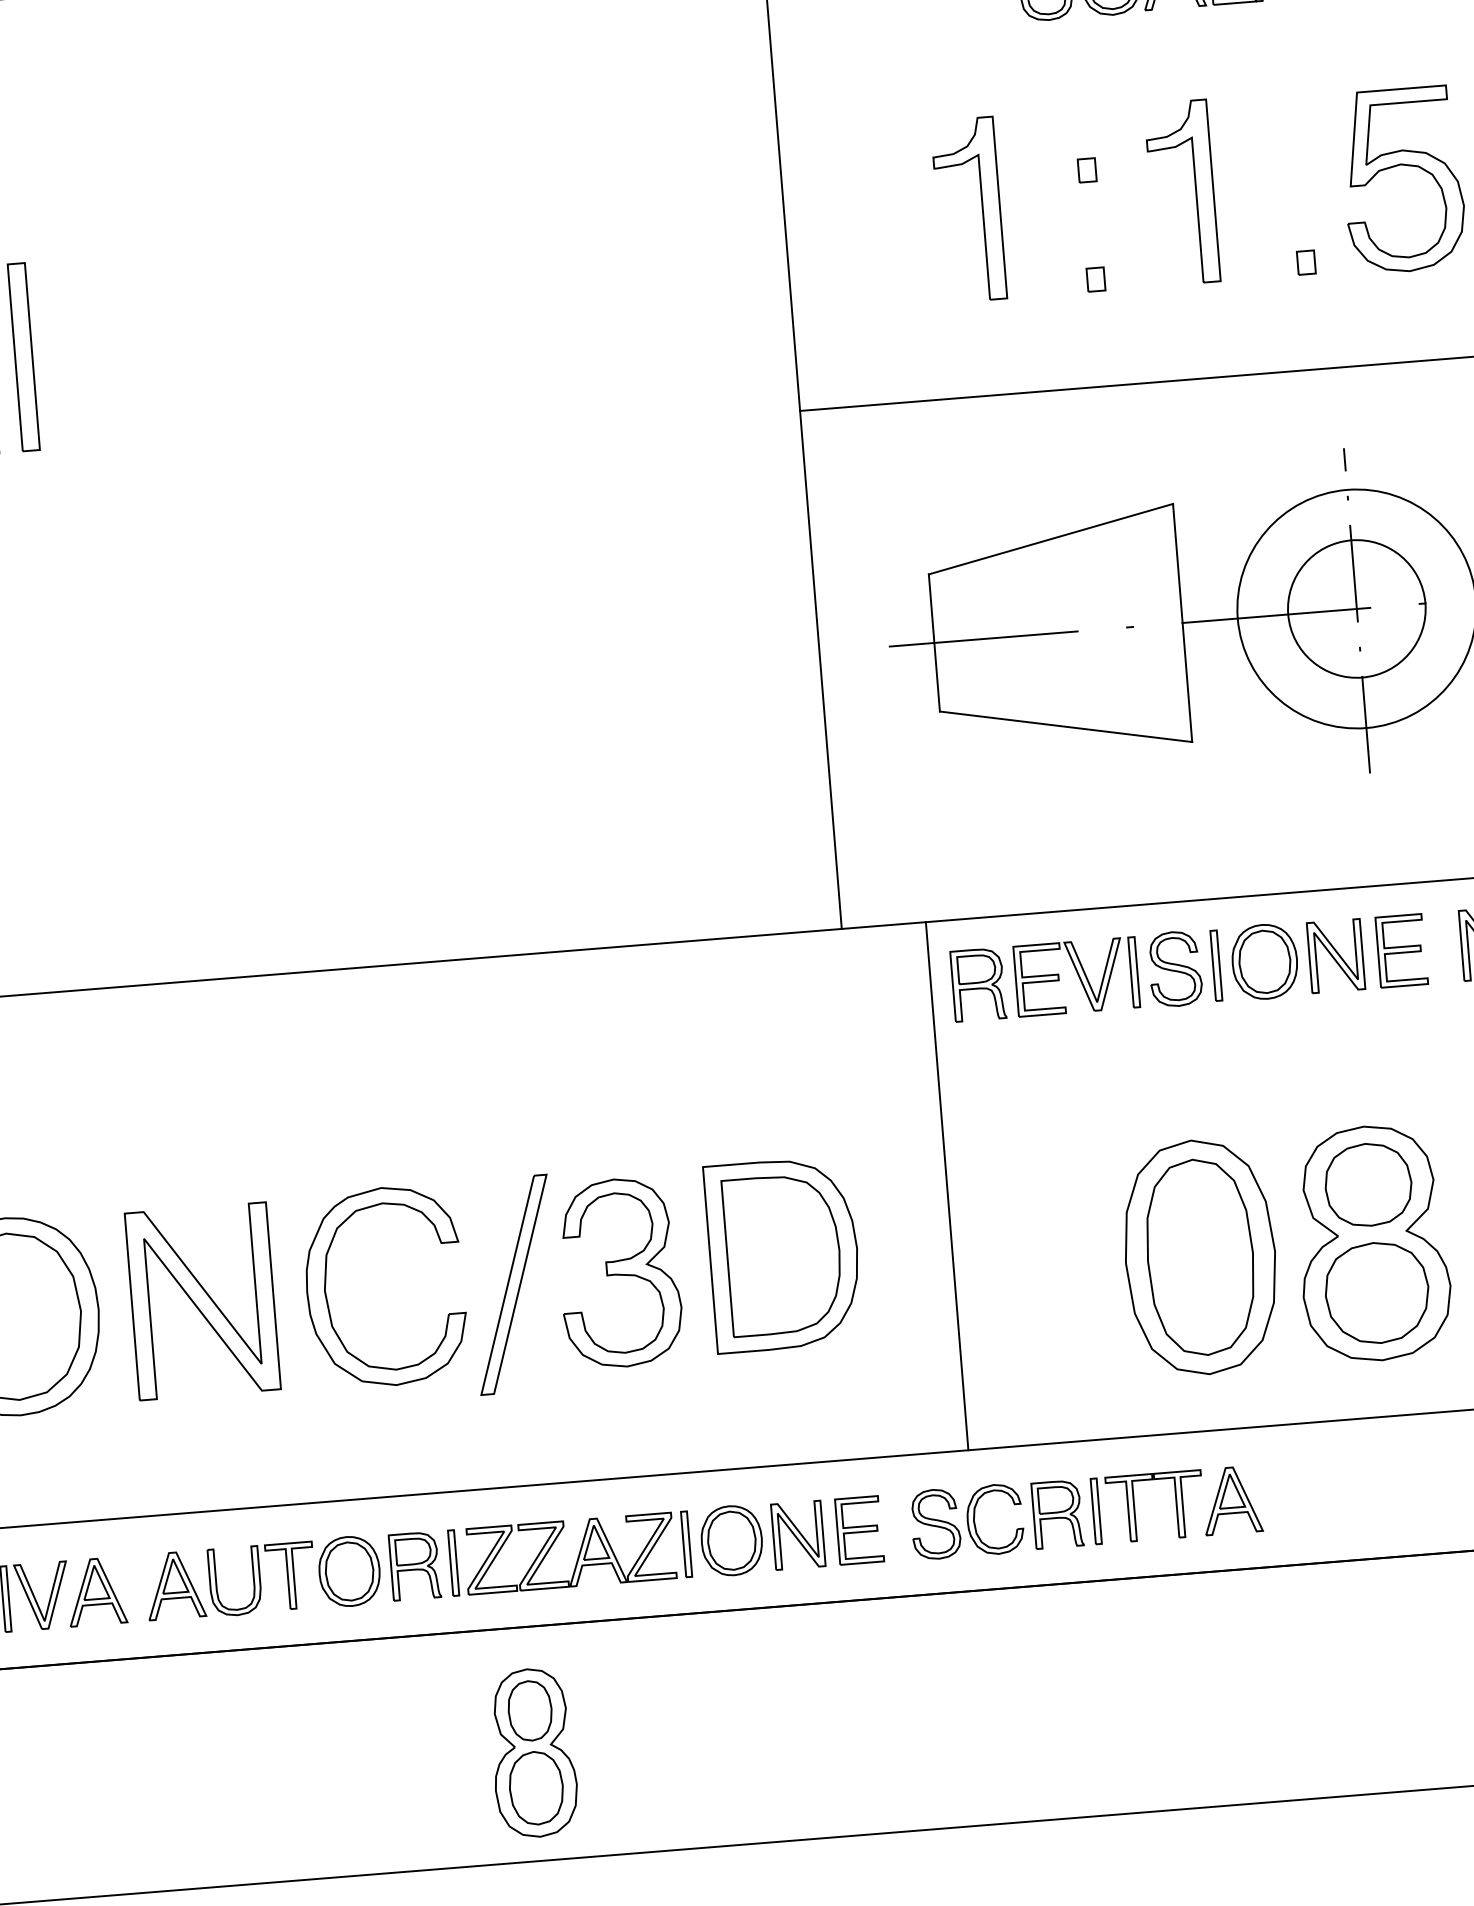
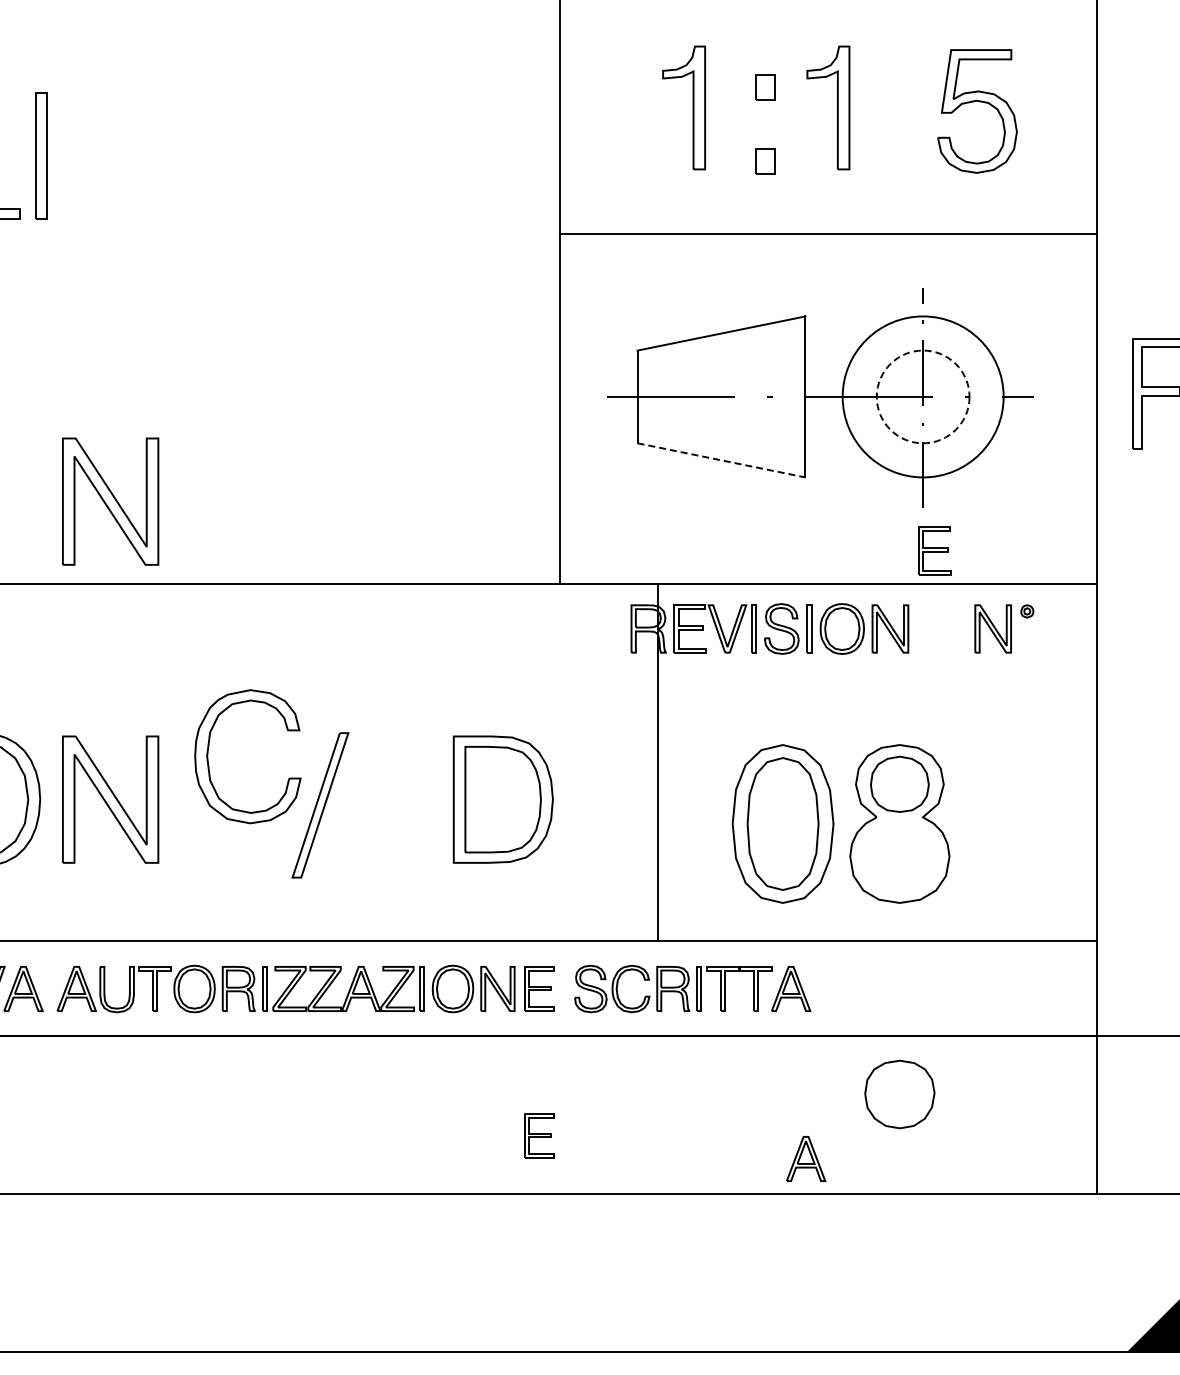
part: (1086, 170) -> (765, 87), size x1.6
part: (1305, 262) -> (907, 161), removed
part: (1095, 279) -> (765, 161), size x1.6
circle: (1355, 608) -> (922, 396), solid -> dashed
line: (1066, 726) -> (721, 460), solid -> dashed
part: (167, 860) -> (110, 501), added
part: (1401, 950) -> (934, 550), moved
line: (946, 1186) -> (657, 762), moved
part: (618, 1273) -> (391, 803), removed
part: (1376, 1293) -> (899, 1094), moved
part: (329, 1302) -> (209, 764), moved
part: (877, 1747) -> (539, 1135), added
part: (1274, 1749) -> (806, 1158), added
part: (533, 1752) -> (308, 1120), removed

